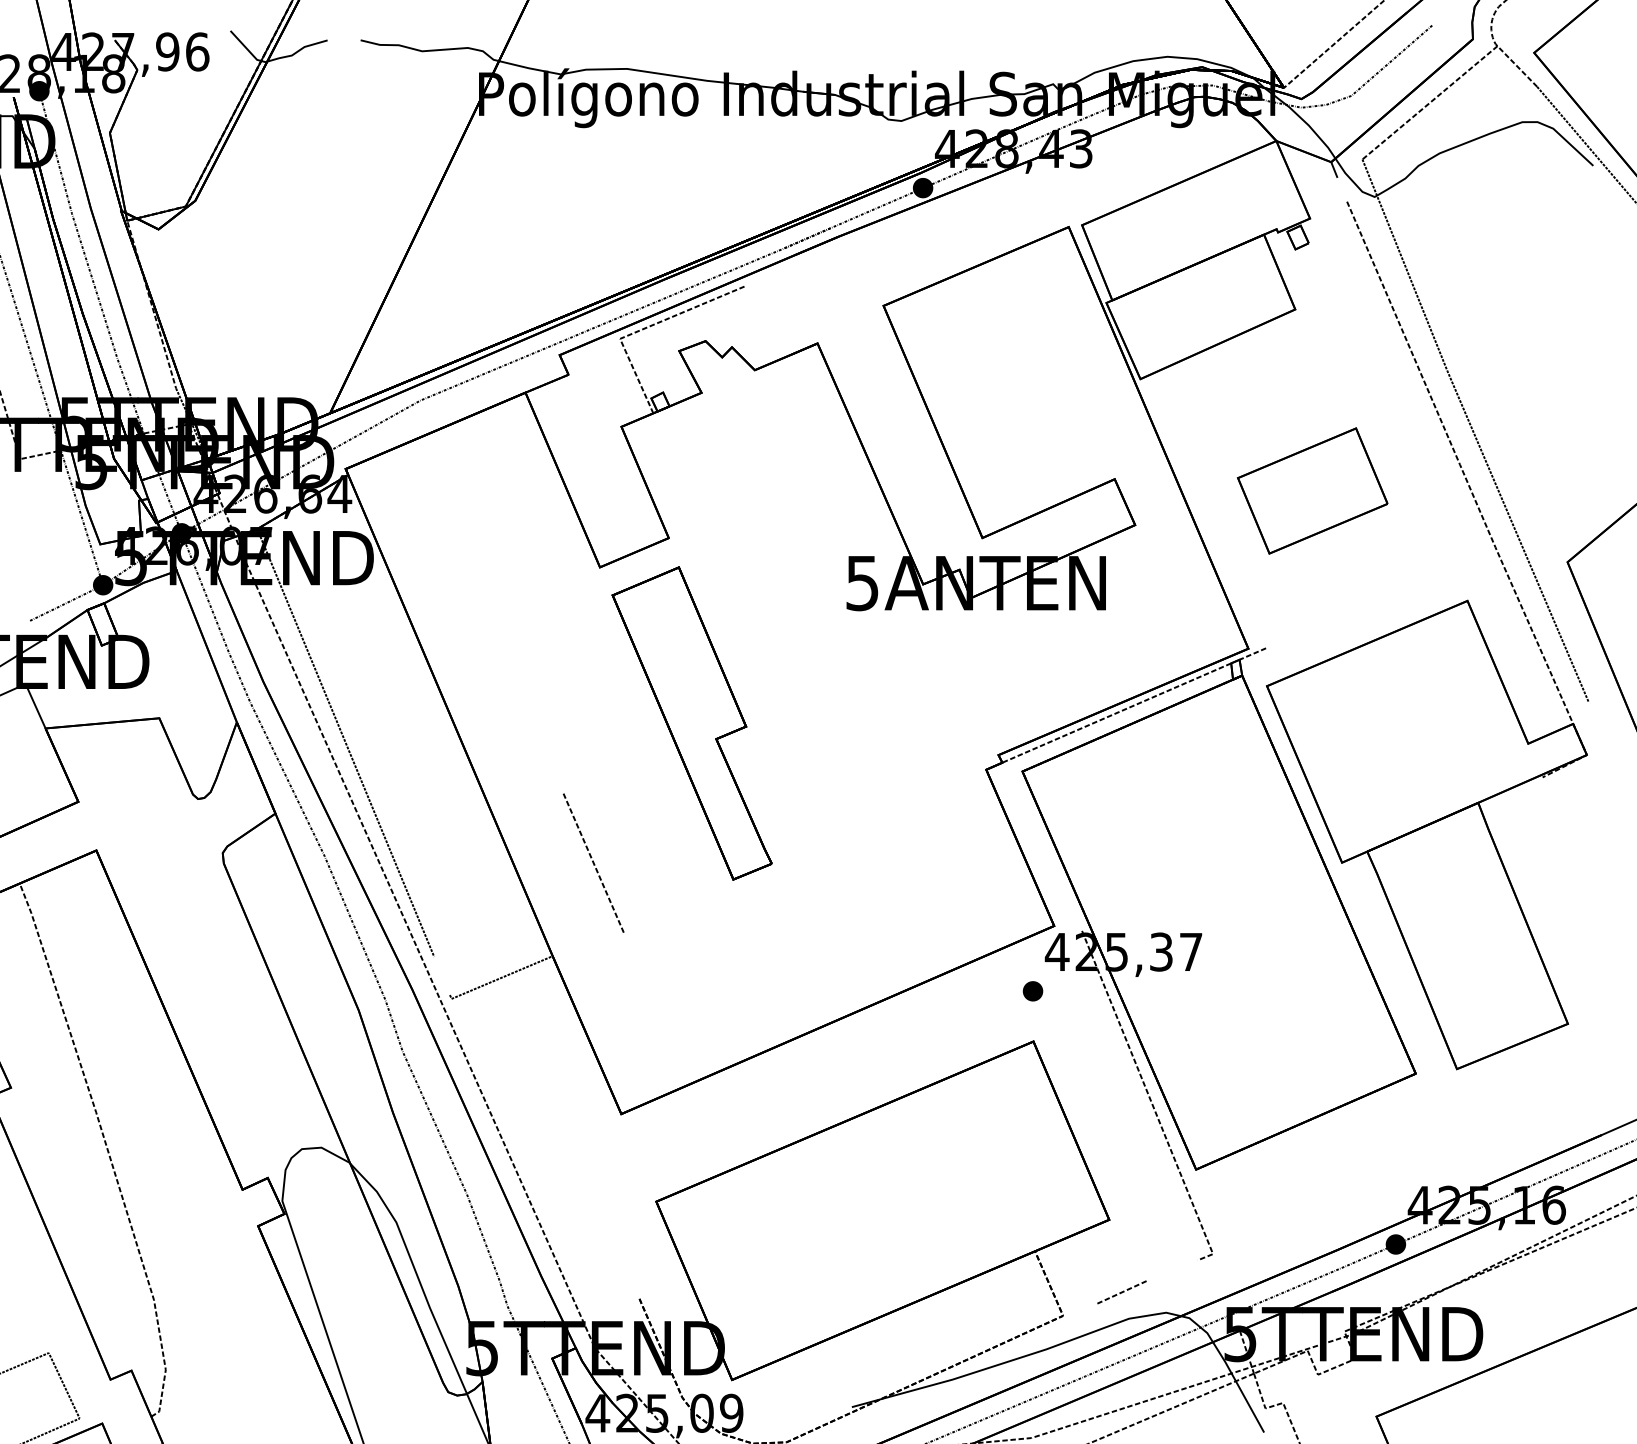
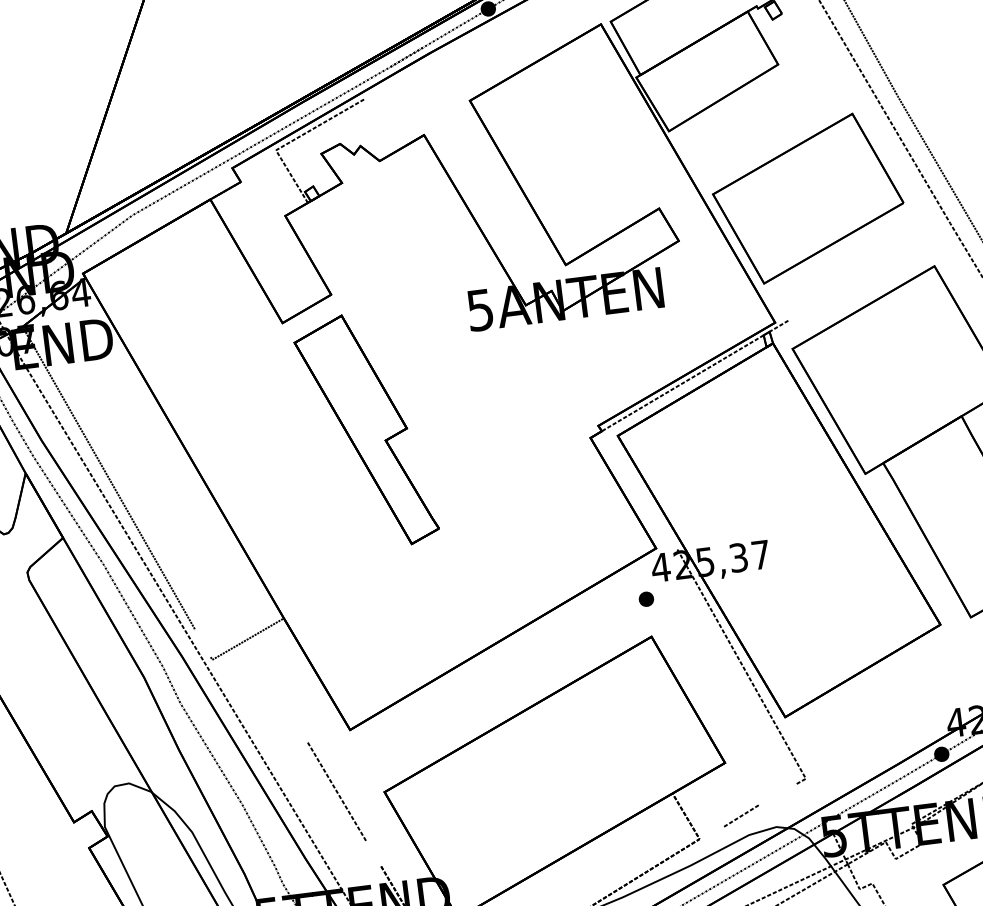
part: (1312, 490) -> (808, 198), size x1.67
line: (593, 862) -> (336, 791), moved

